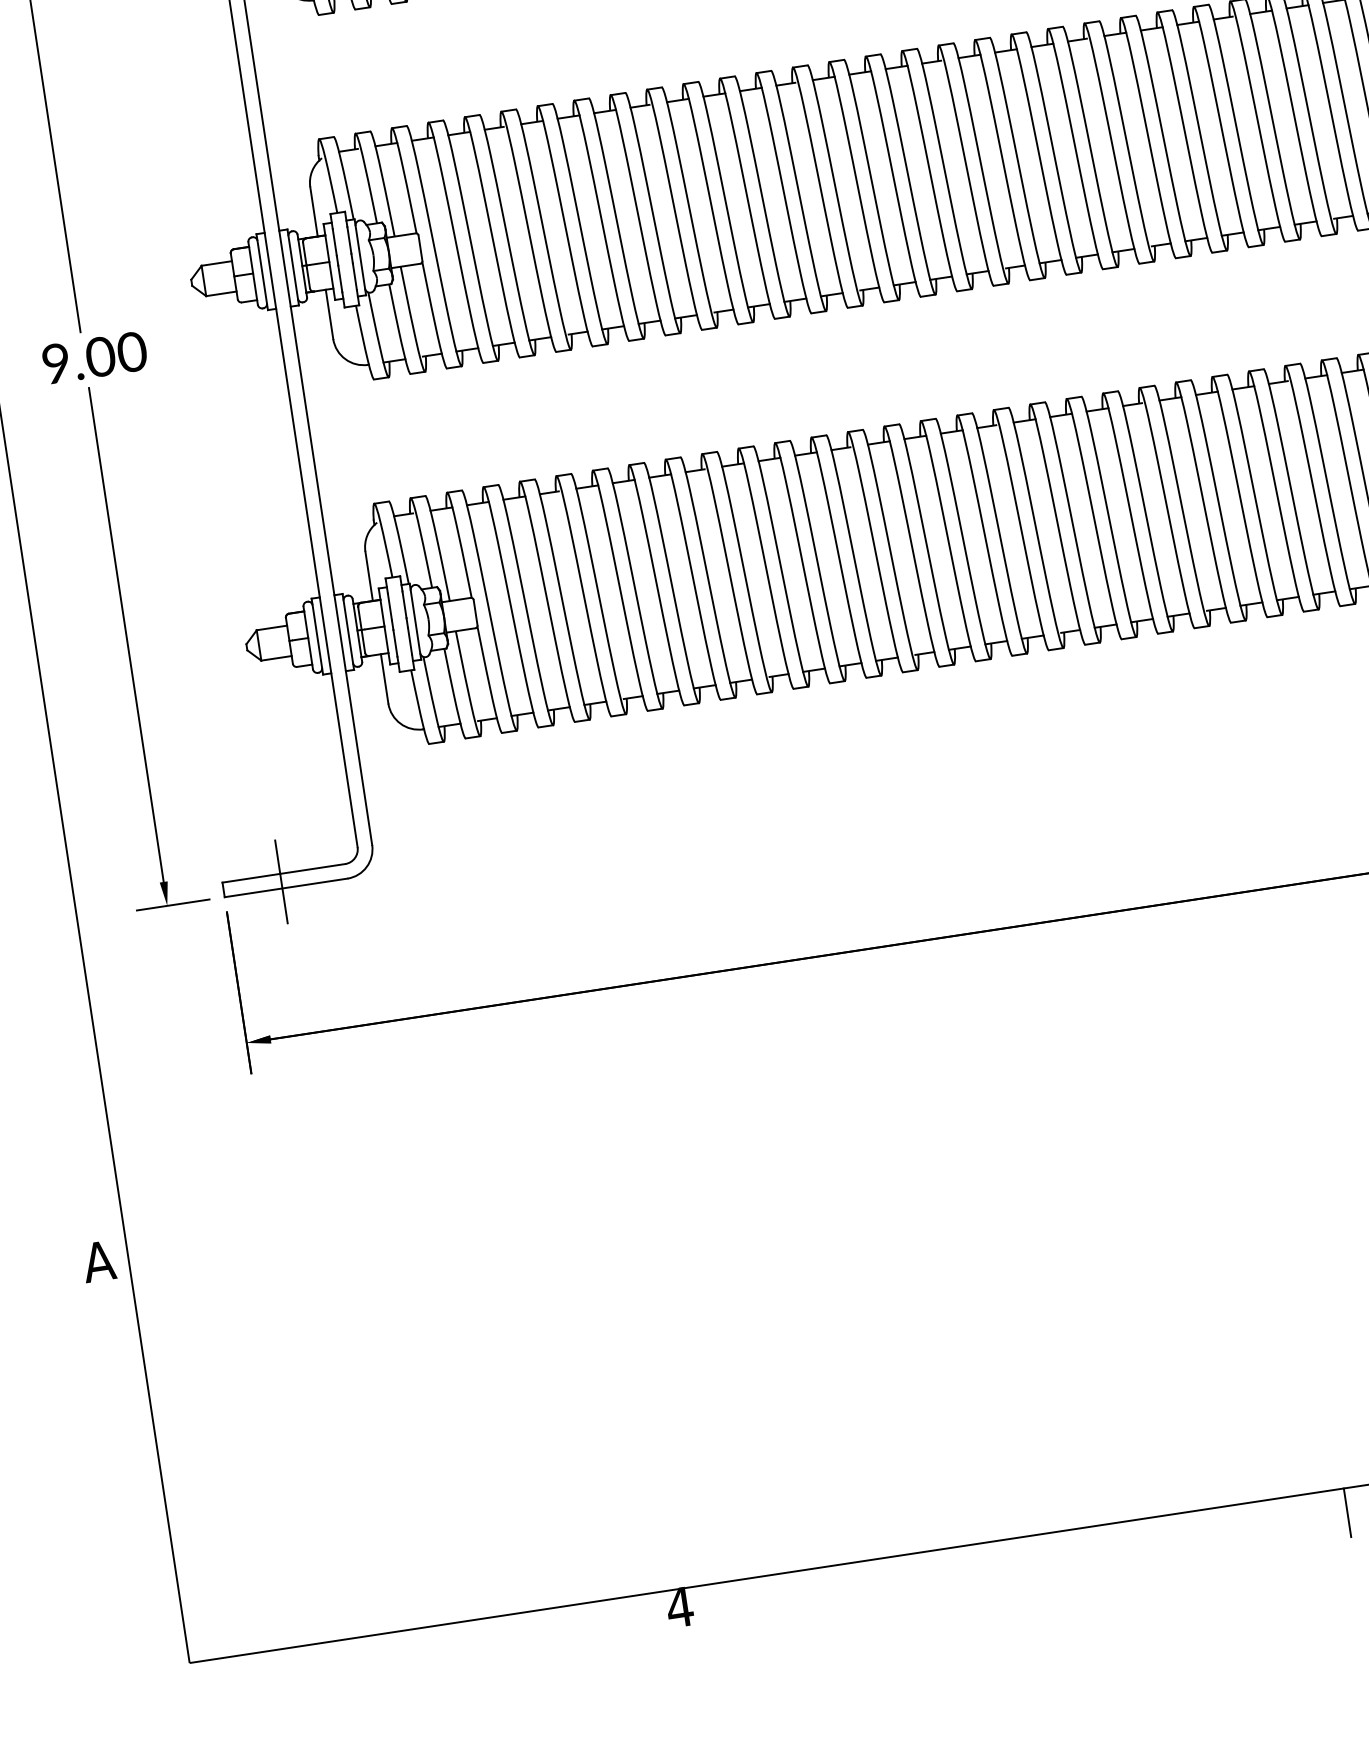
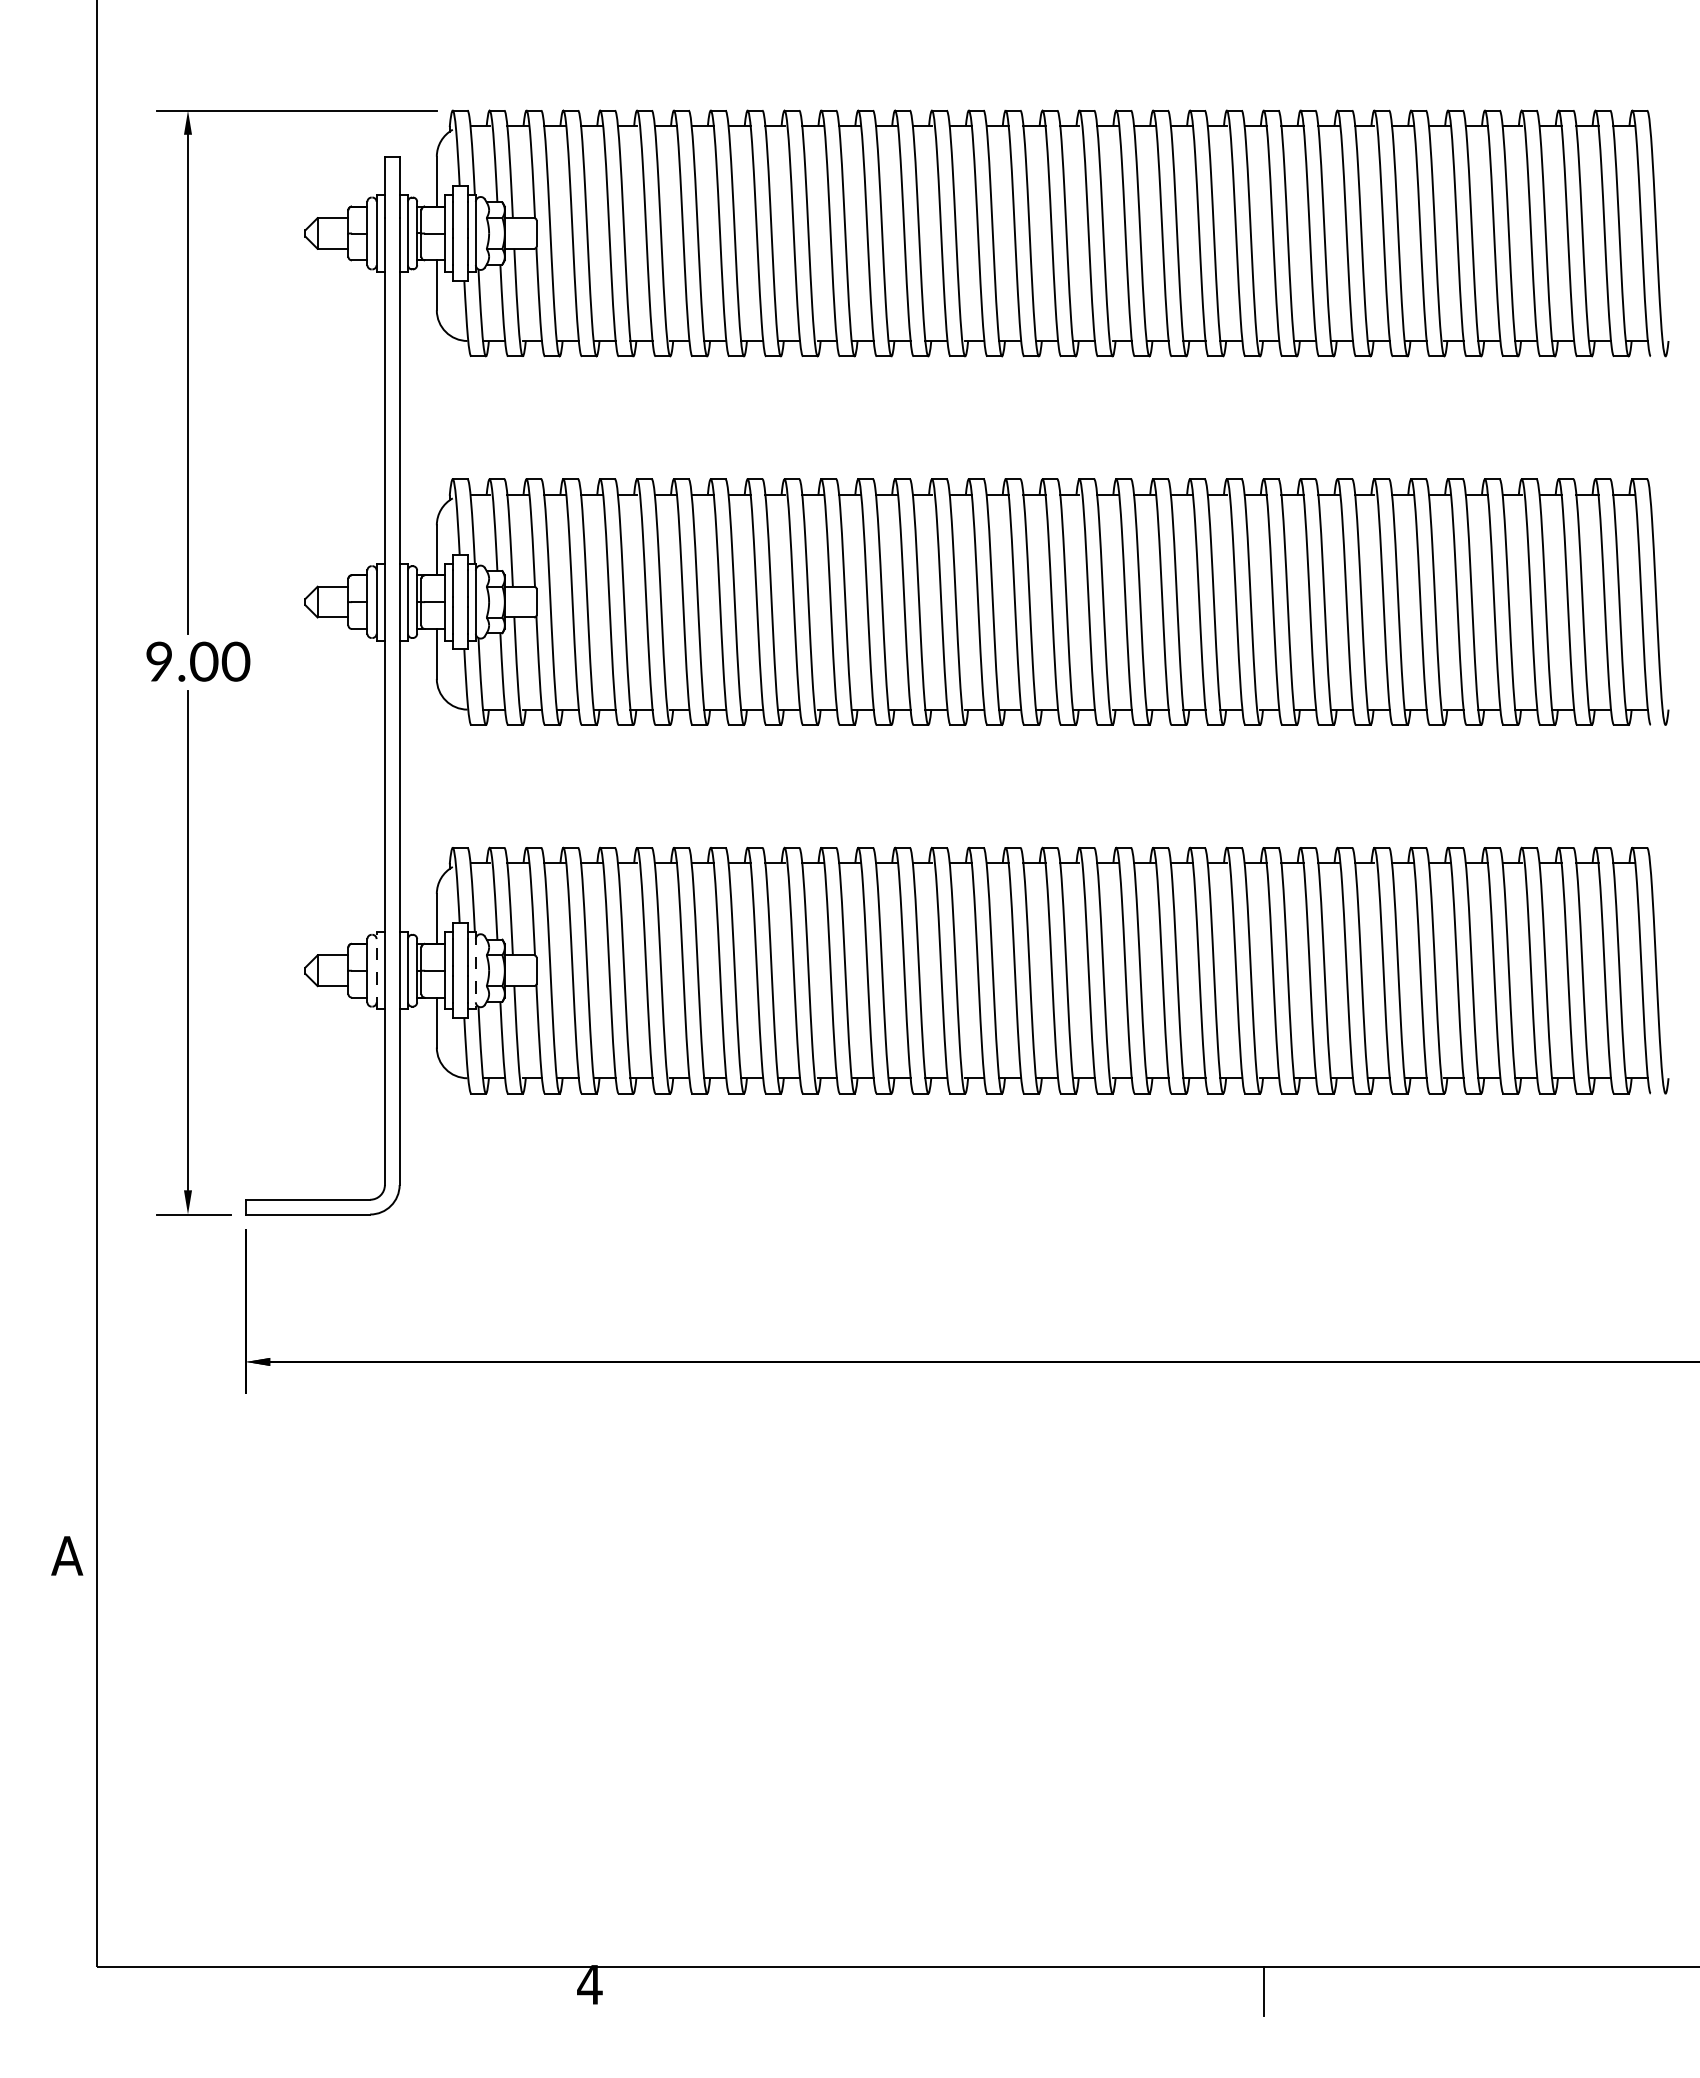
line: (415, 622) -> (475, 971), solid -> dashed
line: (317, 636) -> (376, 970), solid -> dashed
line: (281, 881) -> (304, 1207), removed

